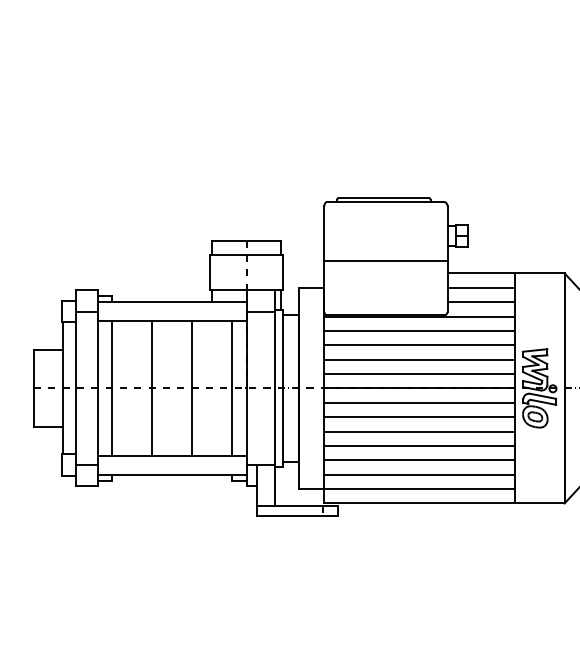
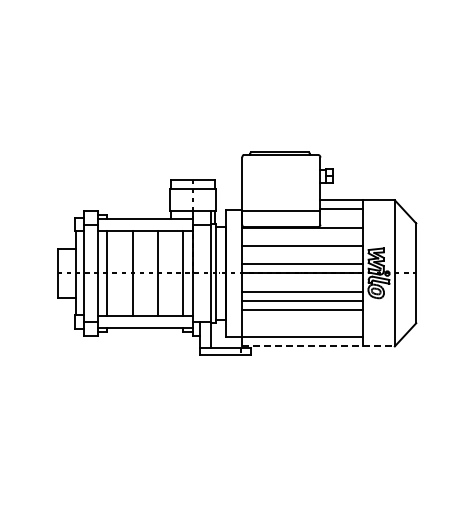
line: (386, 261) -> (281, 211), moved
line: (480, 302) -> (341, 218), removed
line: (419, 330) -> (302, 236), removed
line: (419, 360) -> (302, 255), removed
line: (419, 402) -> (302, 282), removed
line: (419, 461) -> (302, 319), removed
line: (419, 475) -> (302, 328), removed
line: (446, 503) -> (319, 346), solid -> dashed

